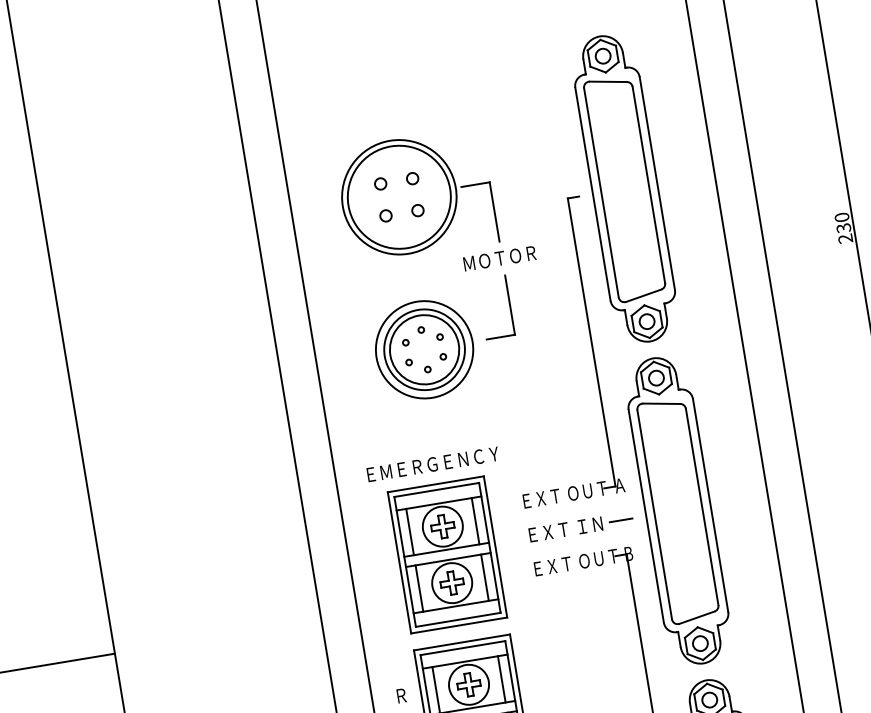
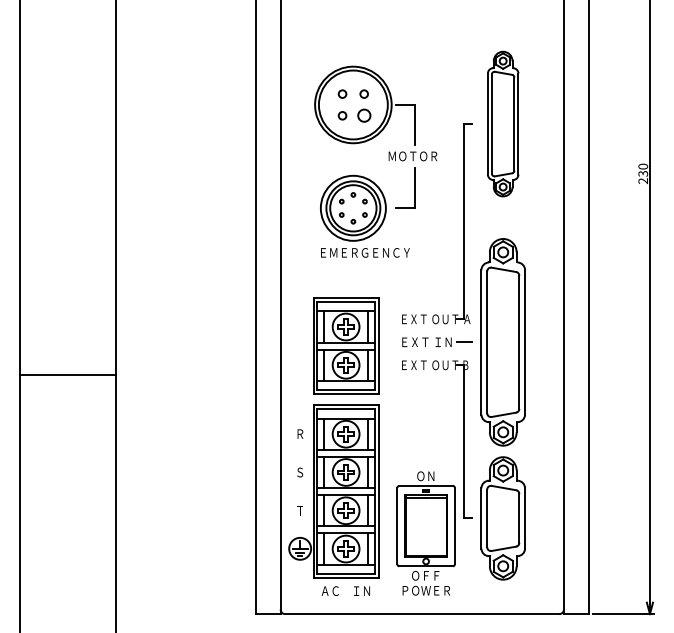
part: (623, 188) -> (502, 123), size x0.7
circle: (416, 210) -> (363, 115), size x1.6
text: (433, 463) -> (365, 252), moved

